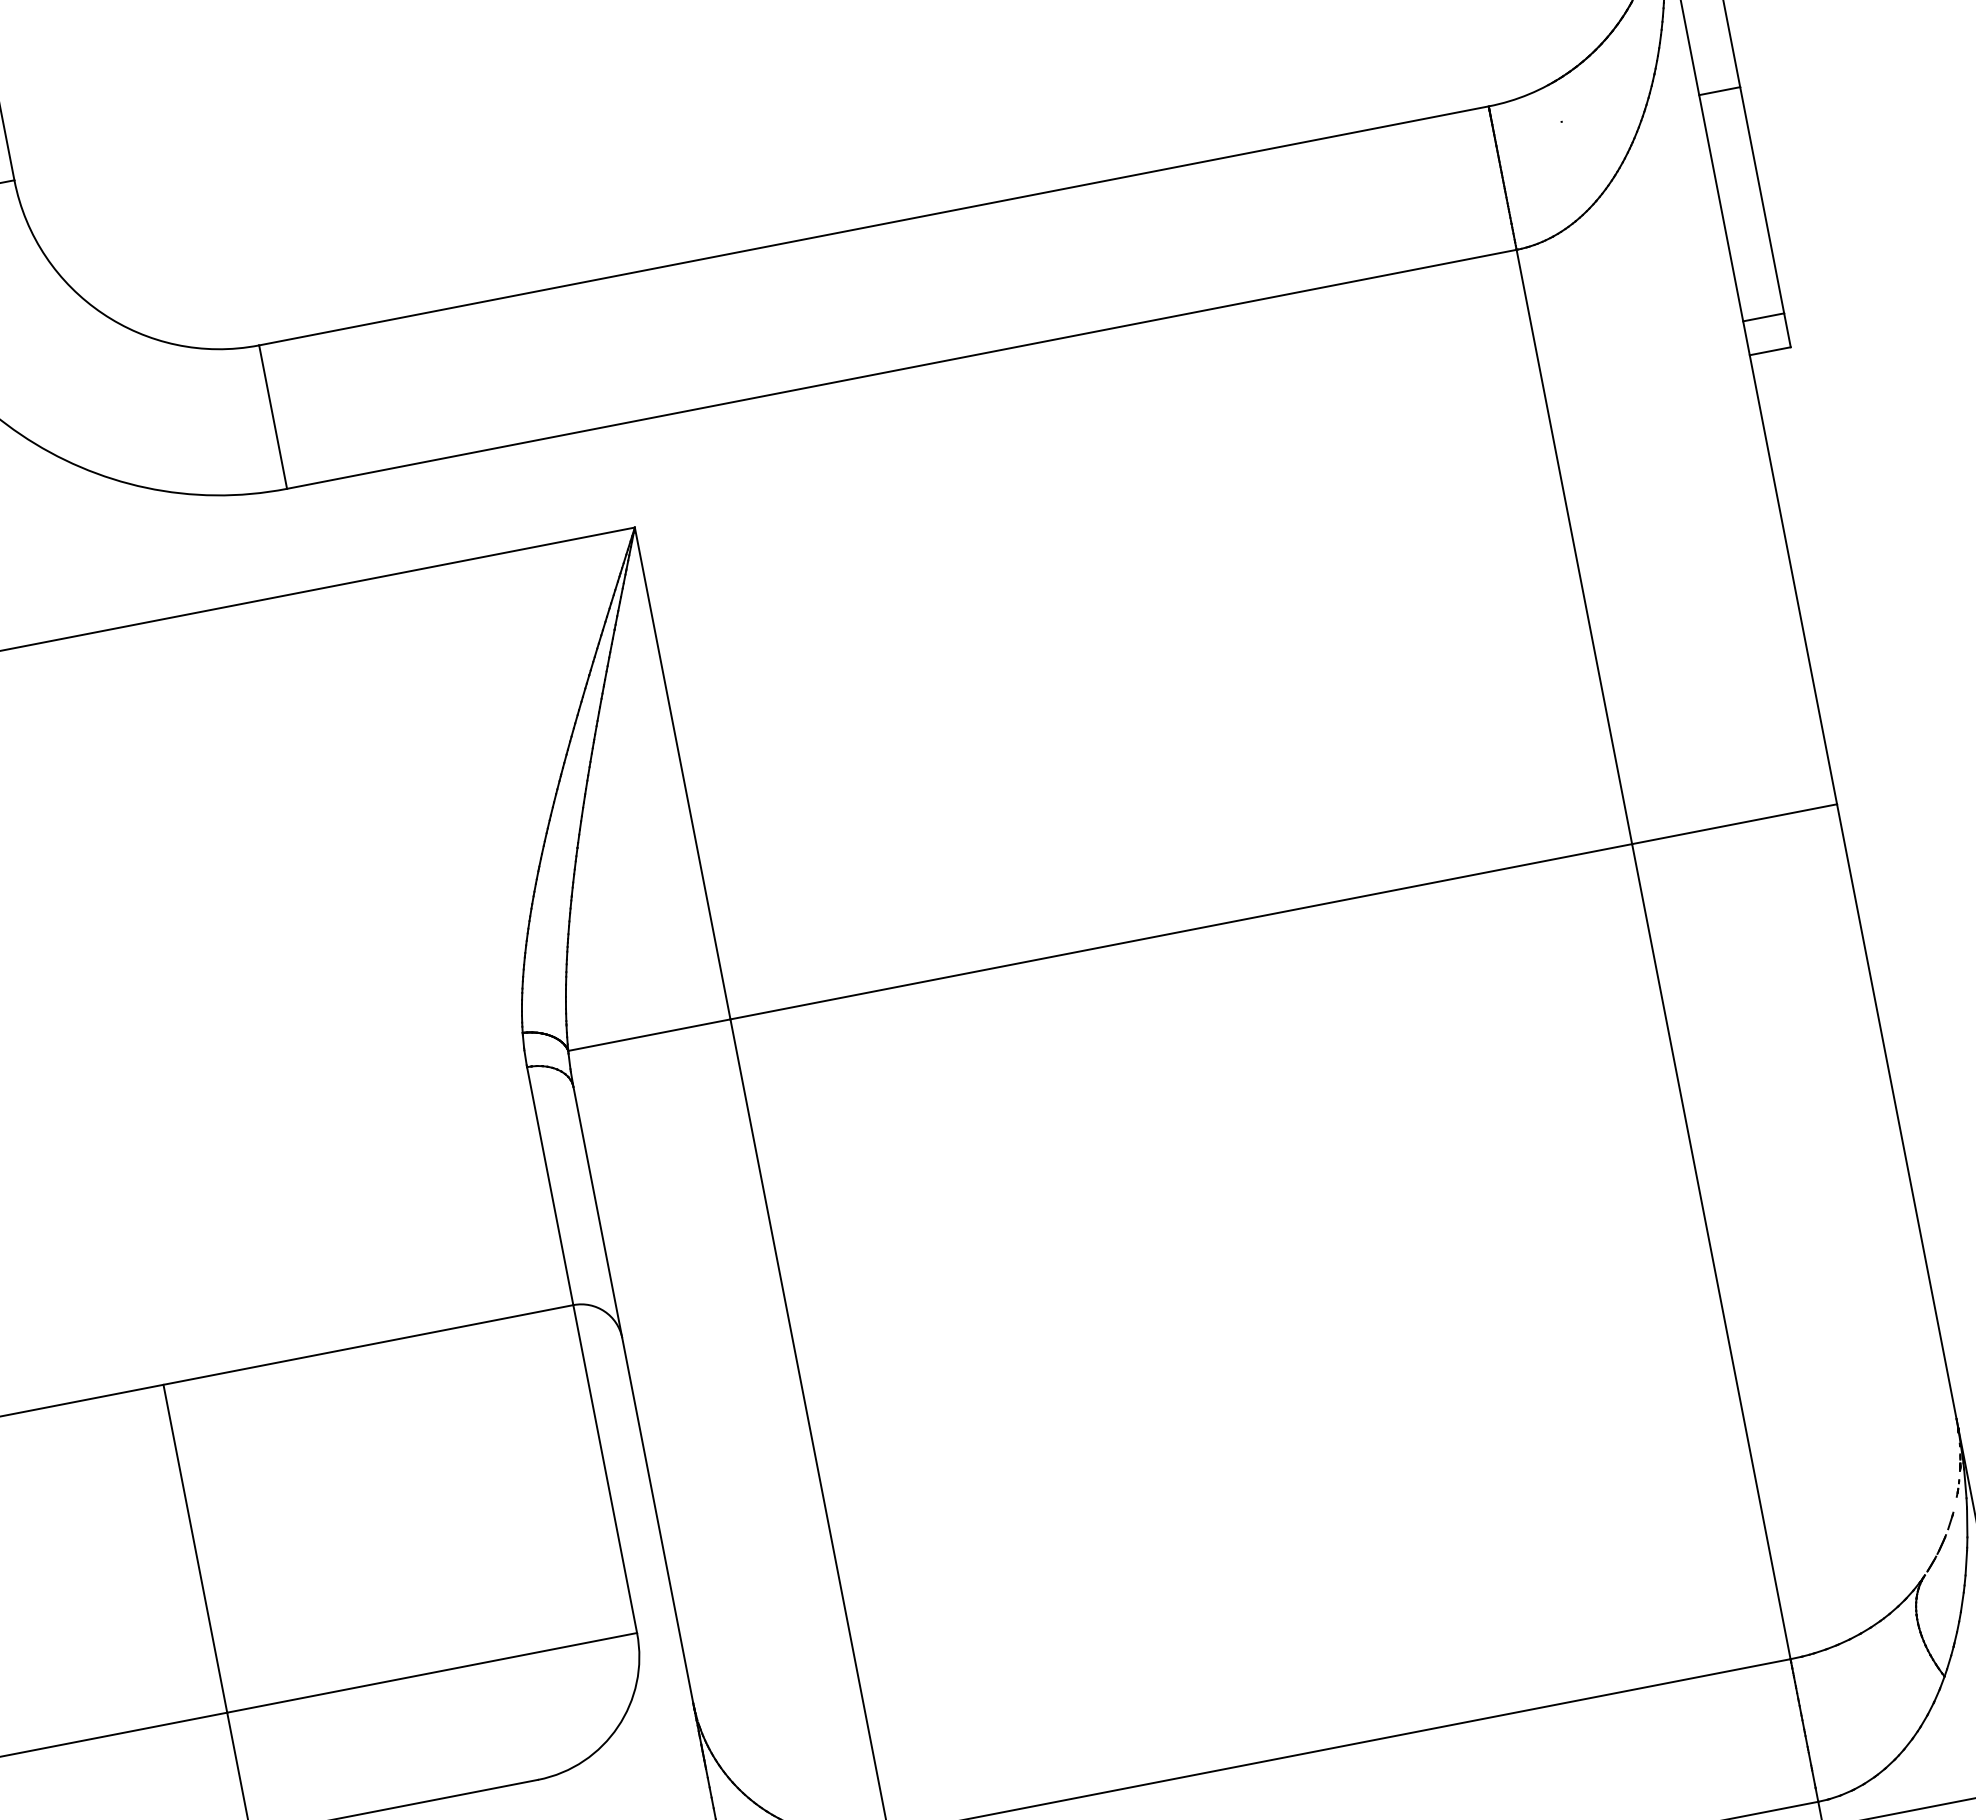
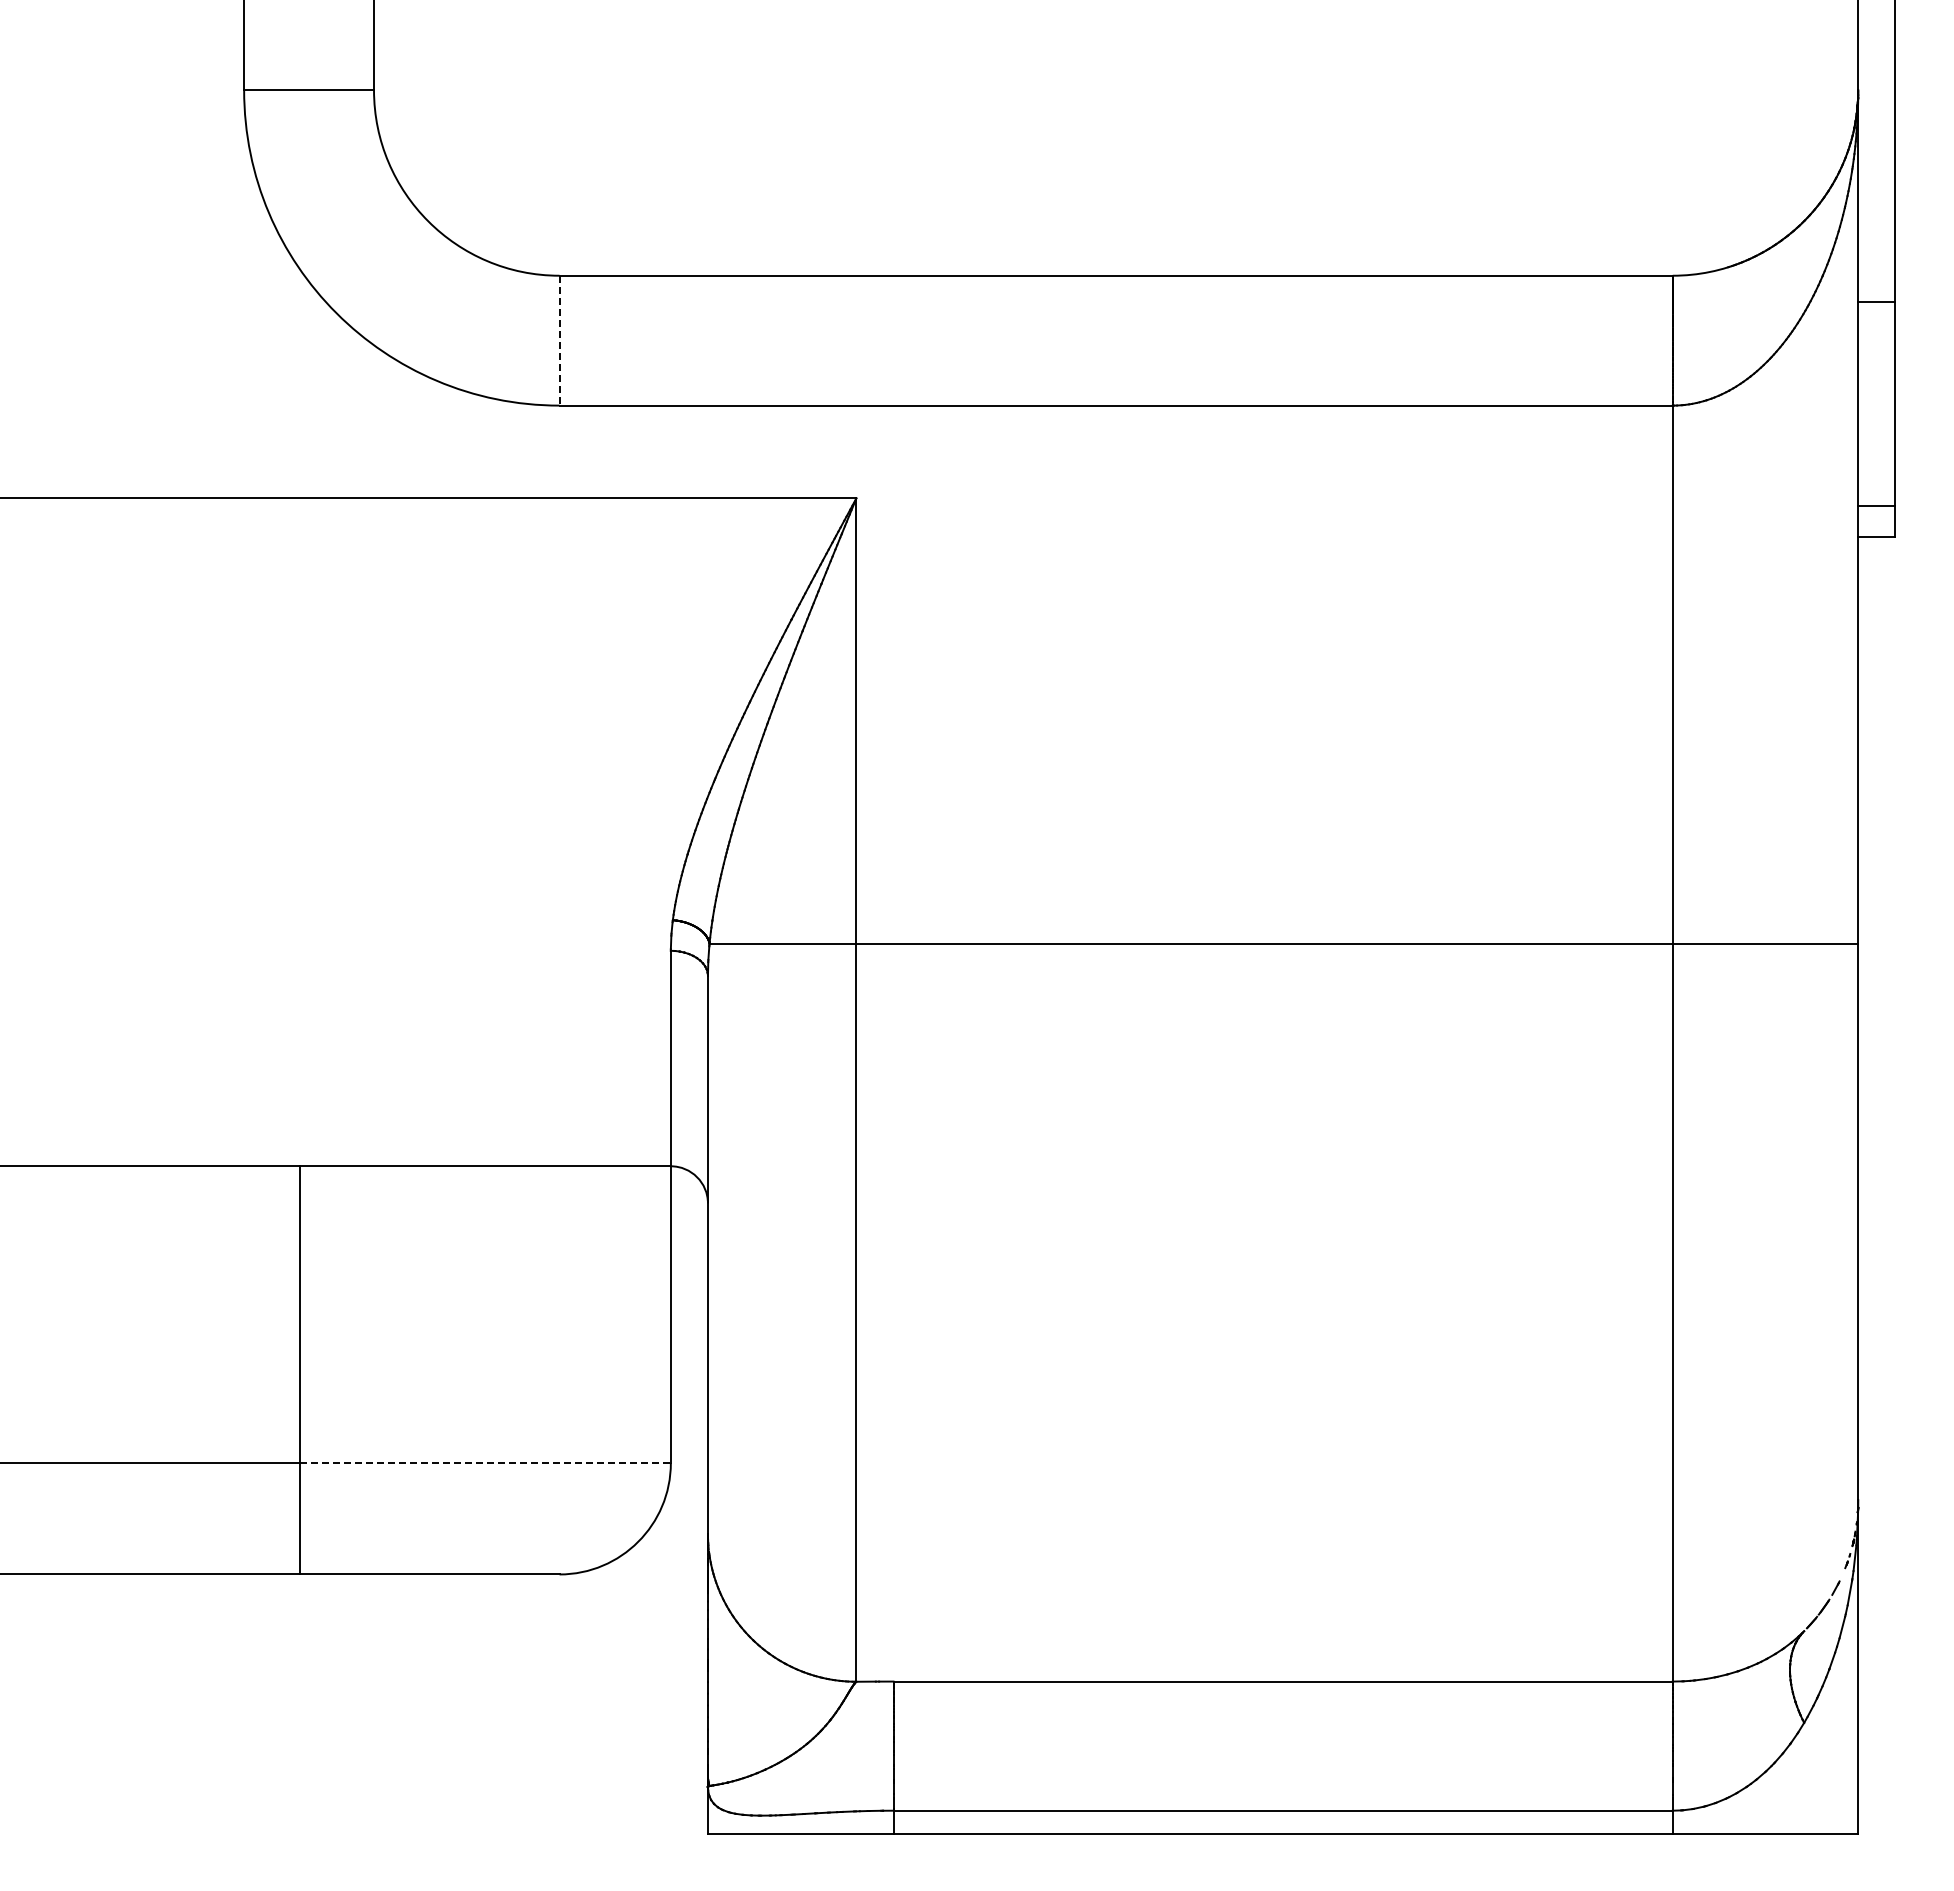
line: (273, 416) -> (559, 340), solid -> dashed
line: (432, 1673) -> (485, 1463), solid -> dashed

